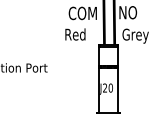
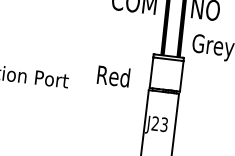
text: (75, 34) -> (113, 76), moved
text: (110, 87) -> (163, 123), J20 -> J23

